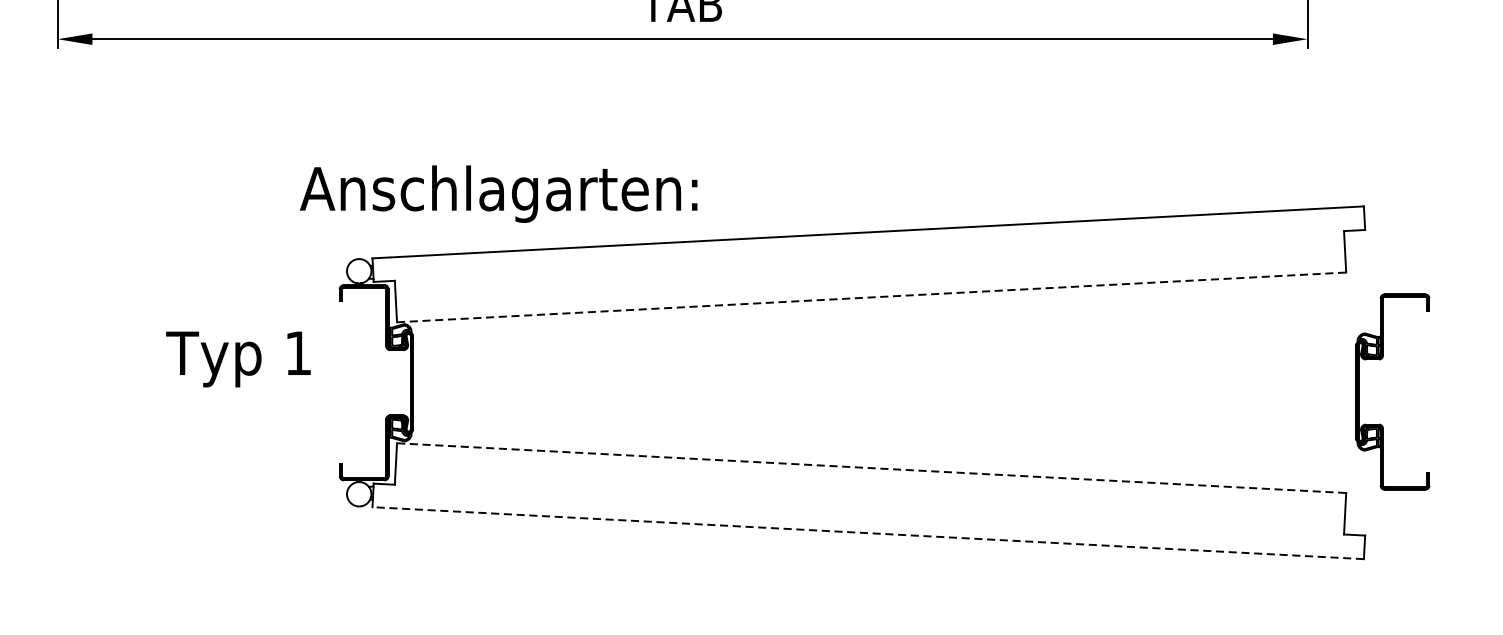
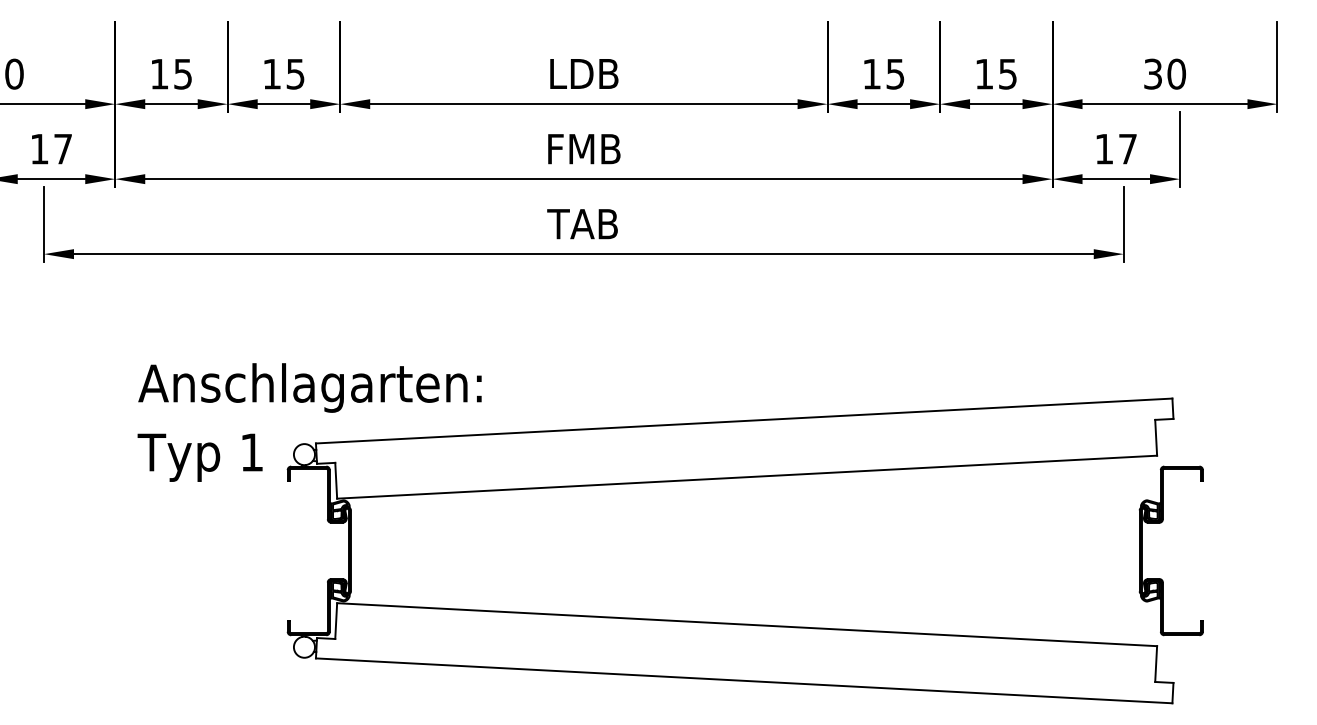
text: (498, 193) -> (309, 387), moved
line: (872, 297) -> (747, 477), dashed -> solid
text: (237, 359) -> (199, 457), moved
part: (1359, 391) -> (1142, 550), moved
line: (872, 467) -> (747, 624), dashed -> solid
line: (868, 532) -> (744, 680), dashed -> solid

